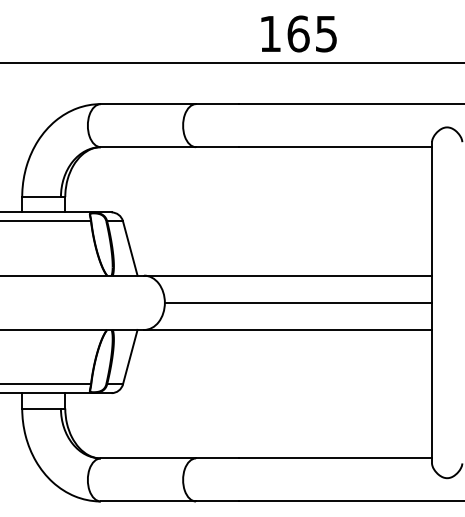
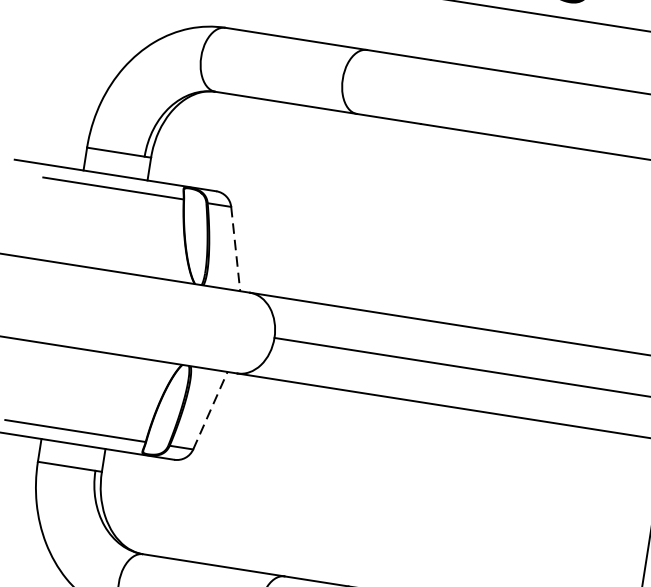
line: (130, 248) -> (236, 249), solid -> dashed
line: (130, 356) -> (210, 409), solid -> dashed

